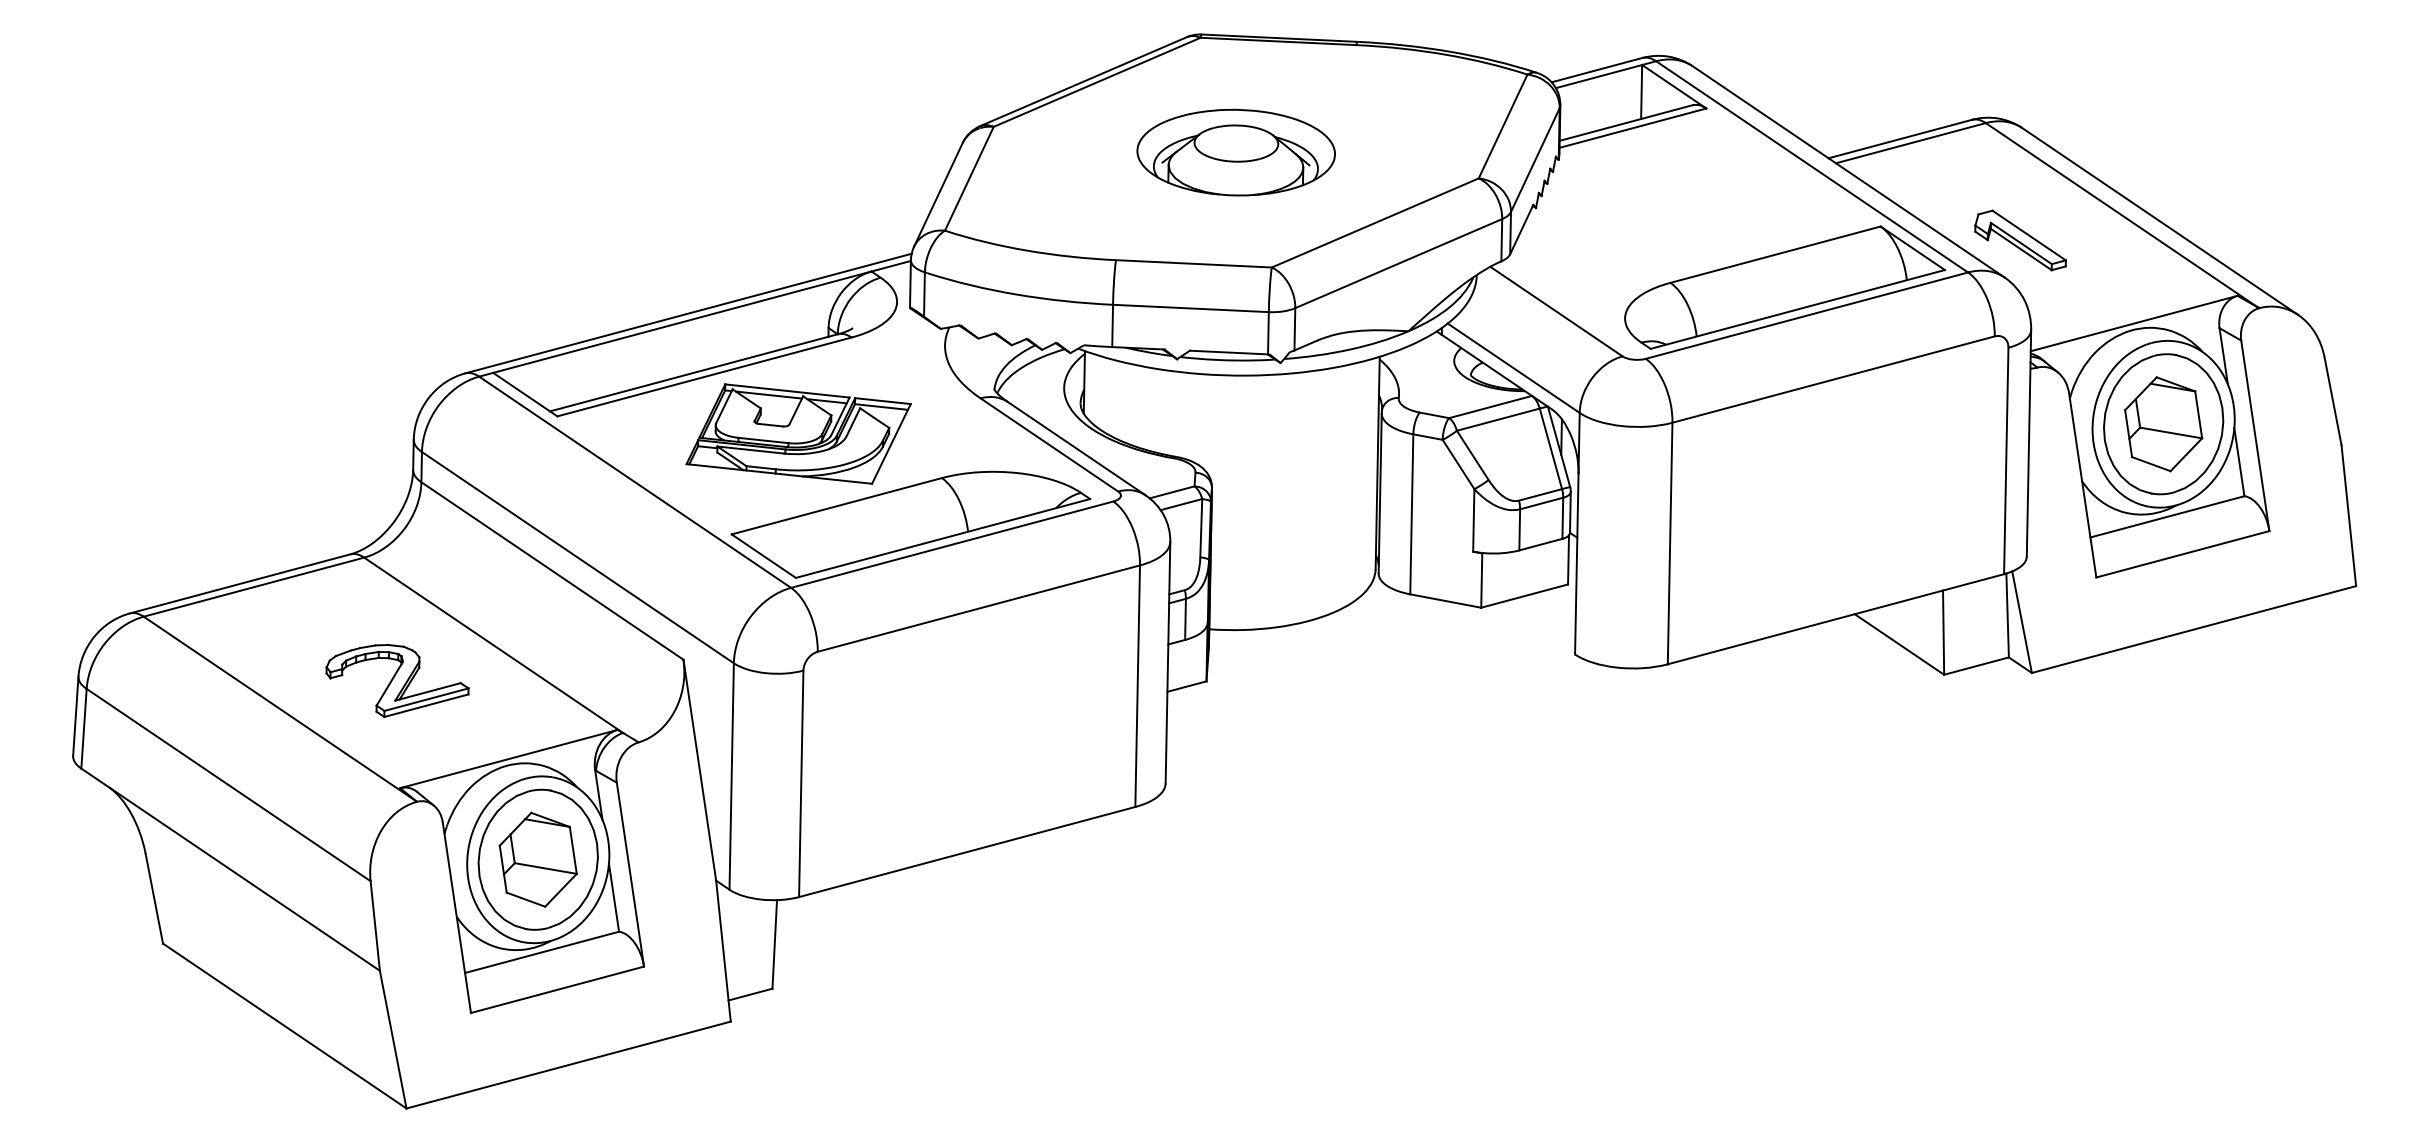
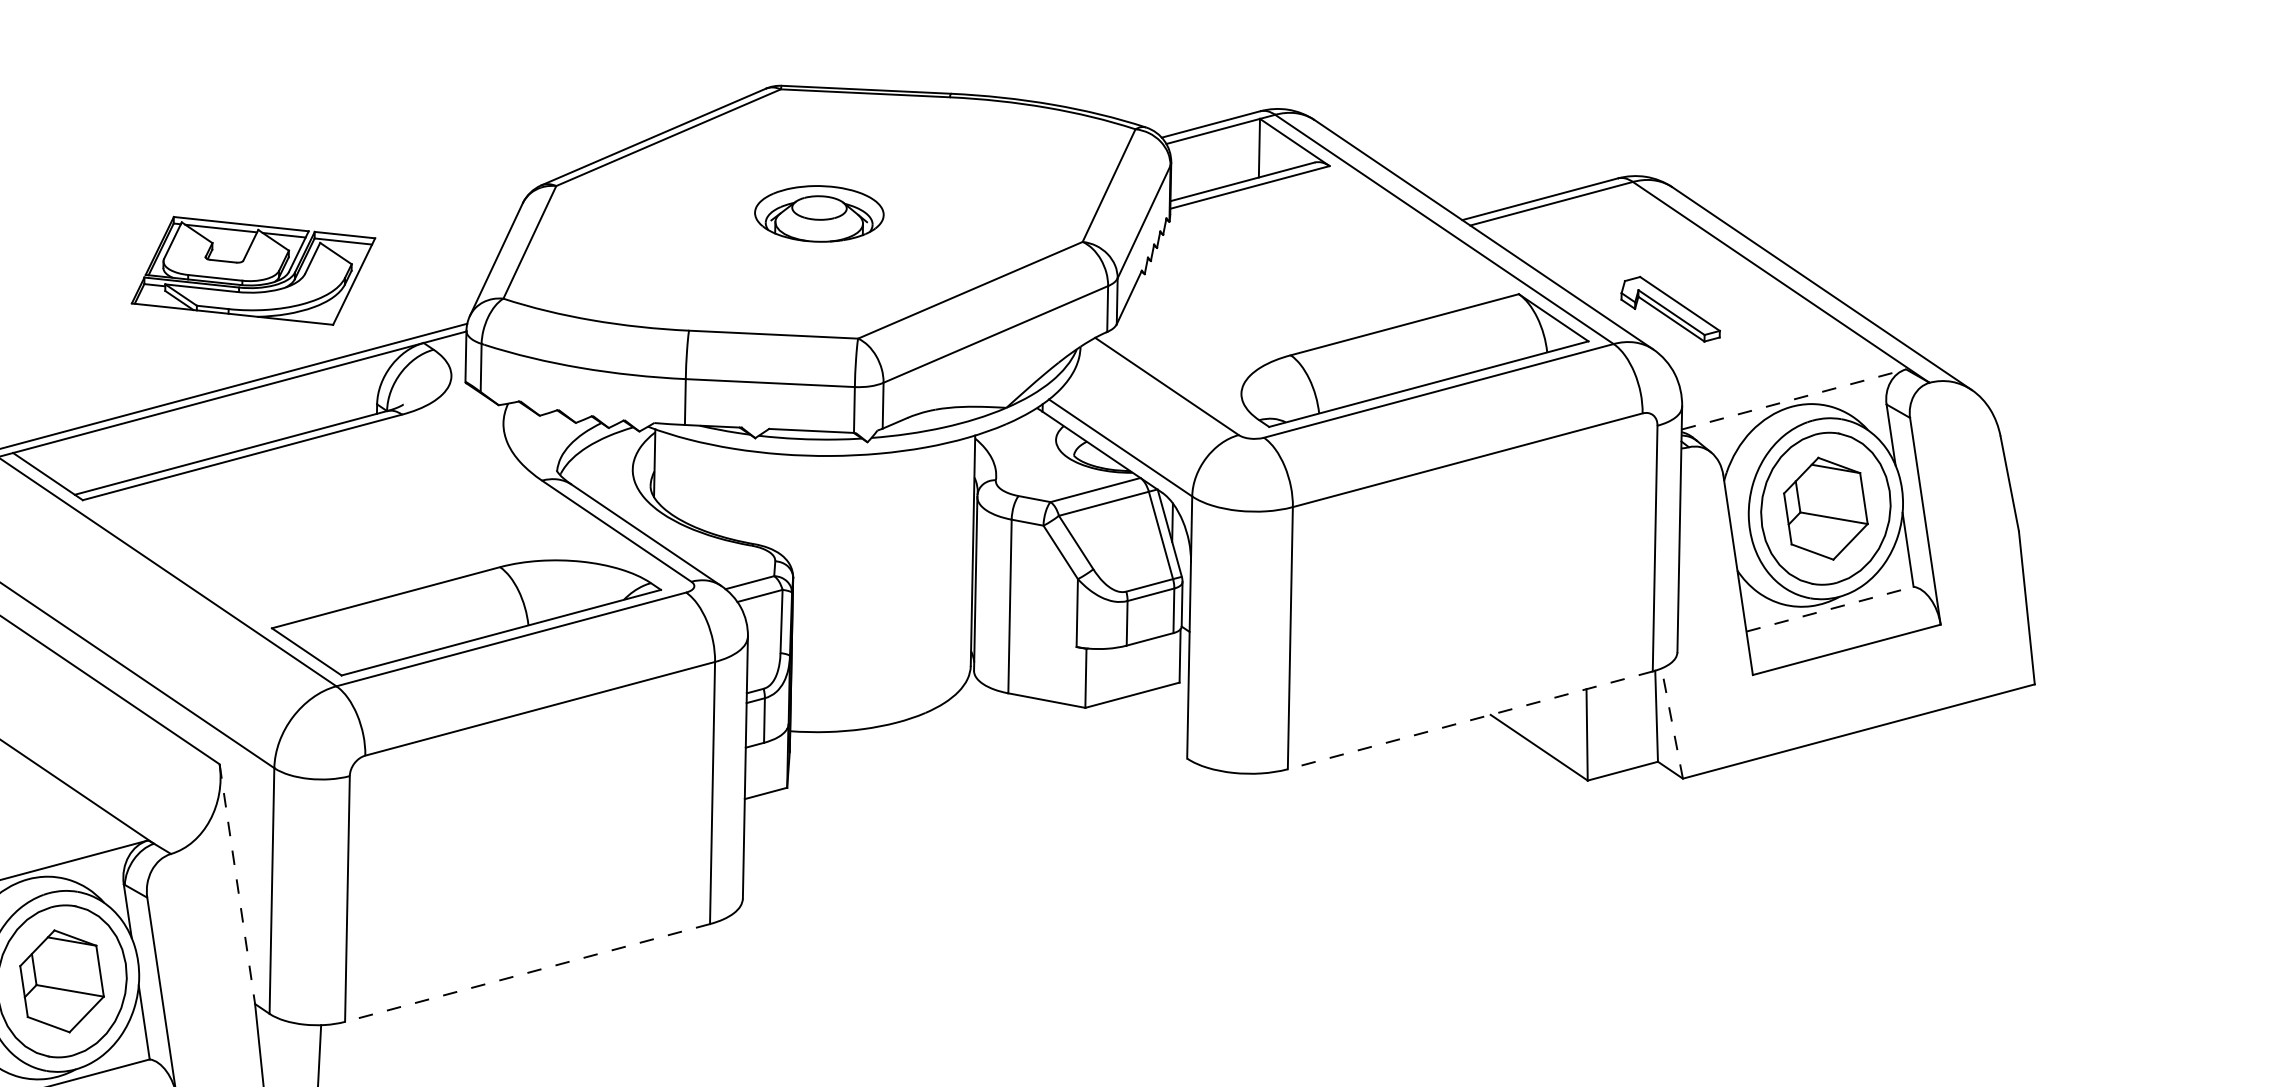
part: (1235, 152) -> (818, 213), size x0.6
line: (2134, 323) -> (1794, 399), solid -> dashed
part: (798, 433) -> (253, 270), moved
line: (2167, 516) -> (1830, 608), solid -> dashed
line: (1835, 619) -> (1469, 720), solid -> dashed
line: (2022, 622) -> (1672, 723), solid -> dashed
line: (699, 770) -> (237, 884), solid -> dashed
line: (966, 852) -> (526, 973), solid -> dashed

